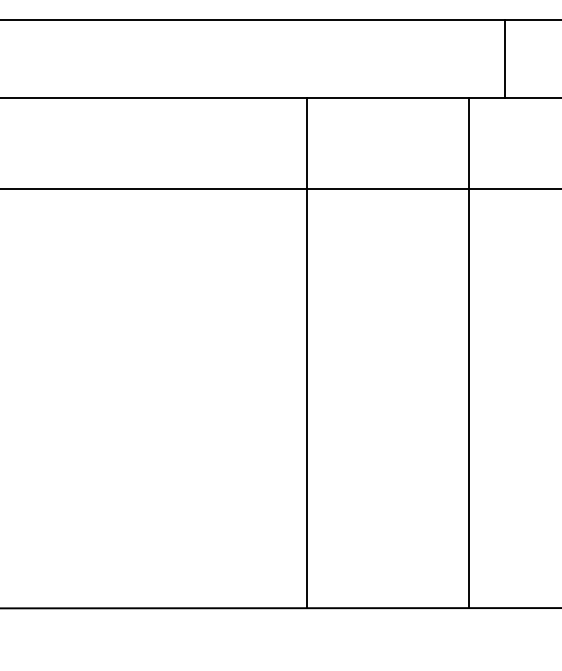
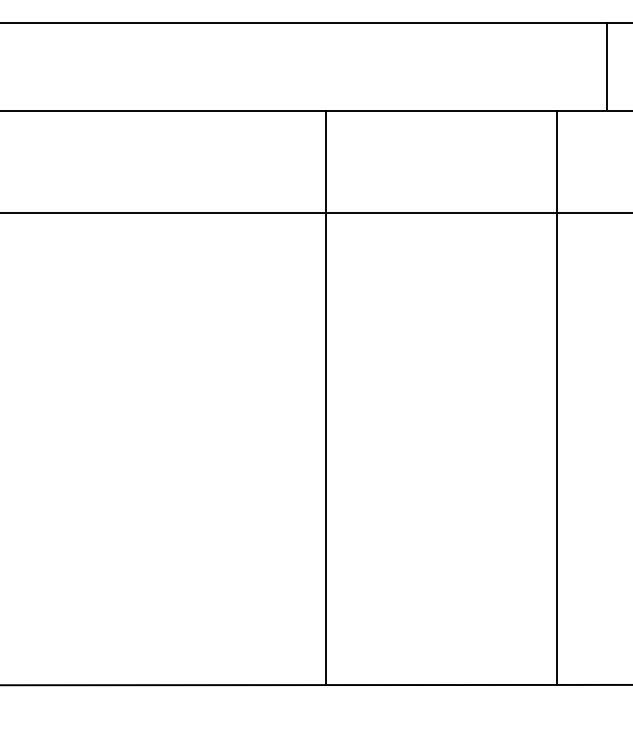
line: (504, 58) -> (606, 66), moved
line: (307, 352) -> (326, 397), moved
line: (469, 352) -> (556, 397), moved

